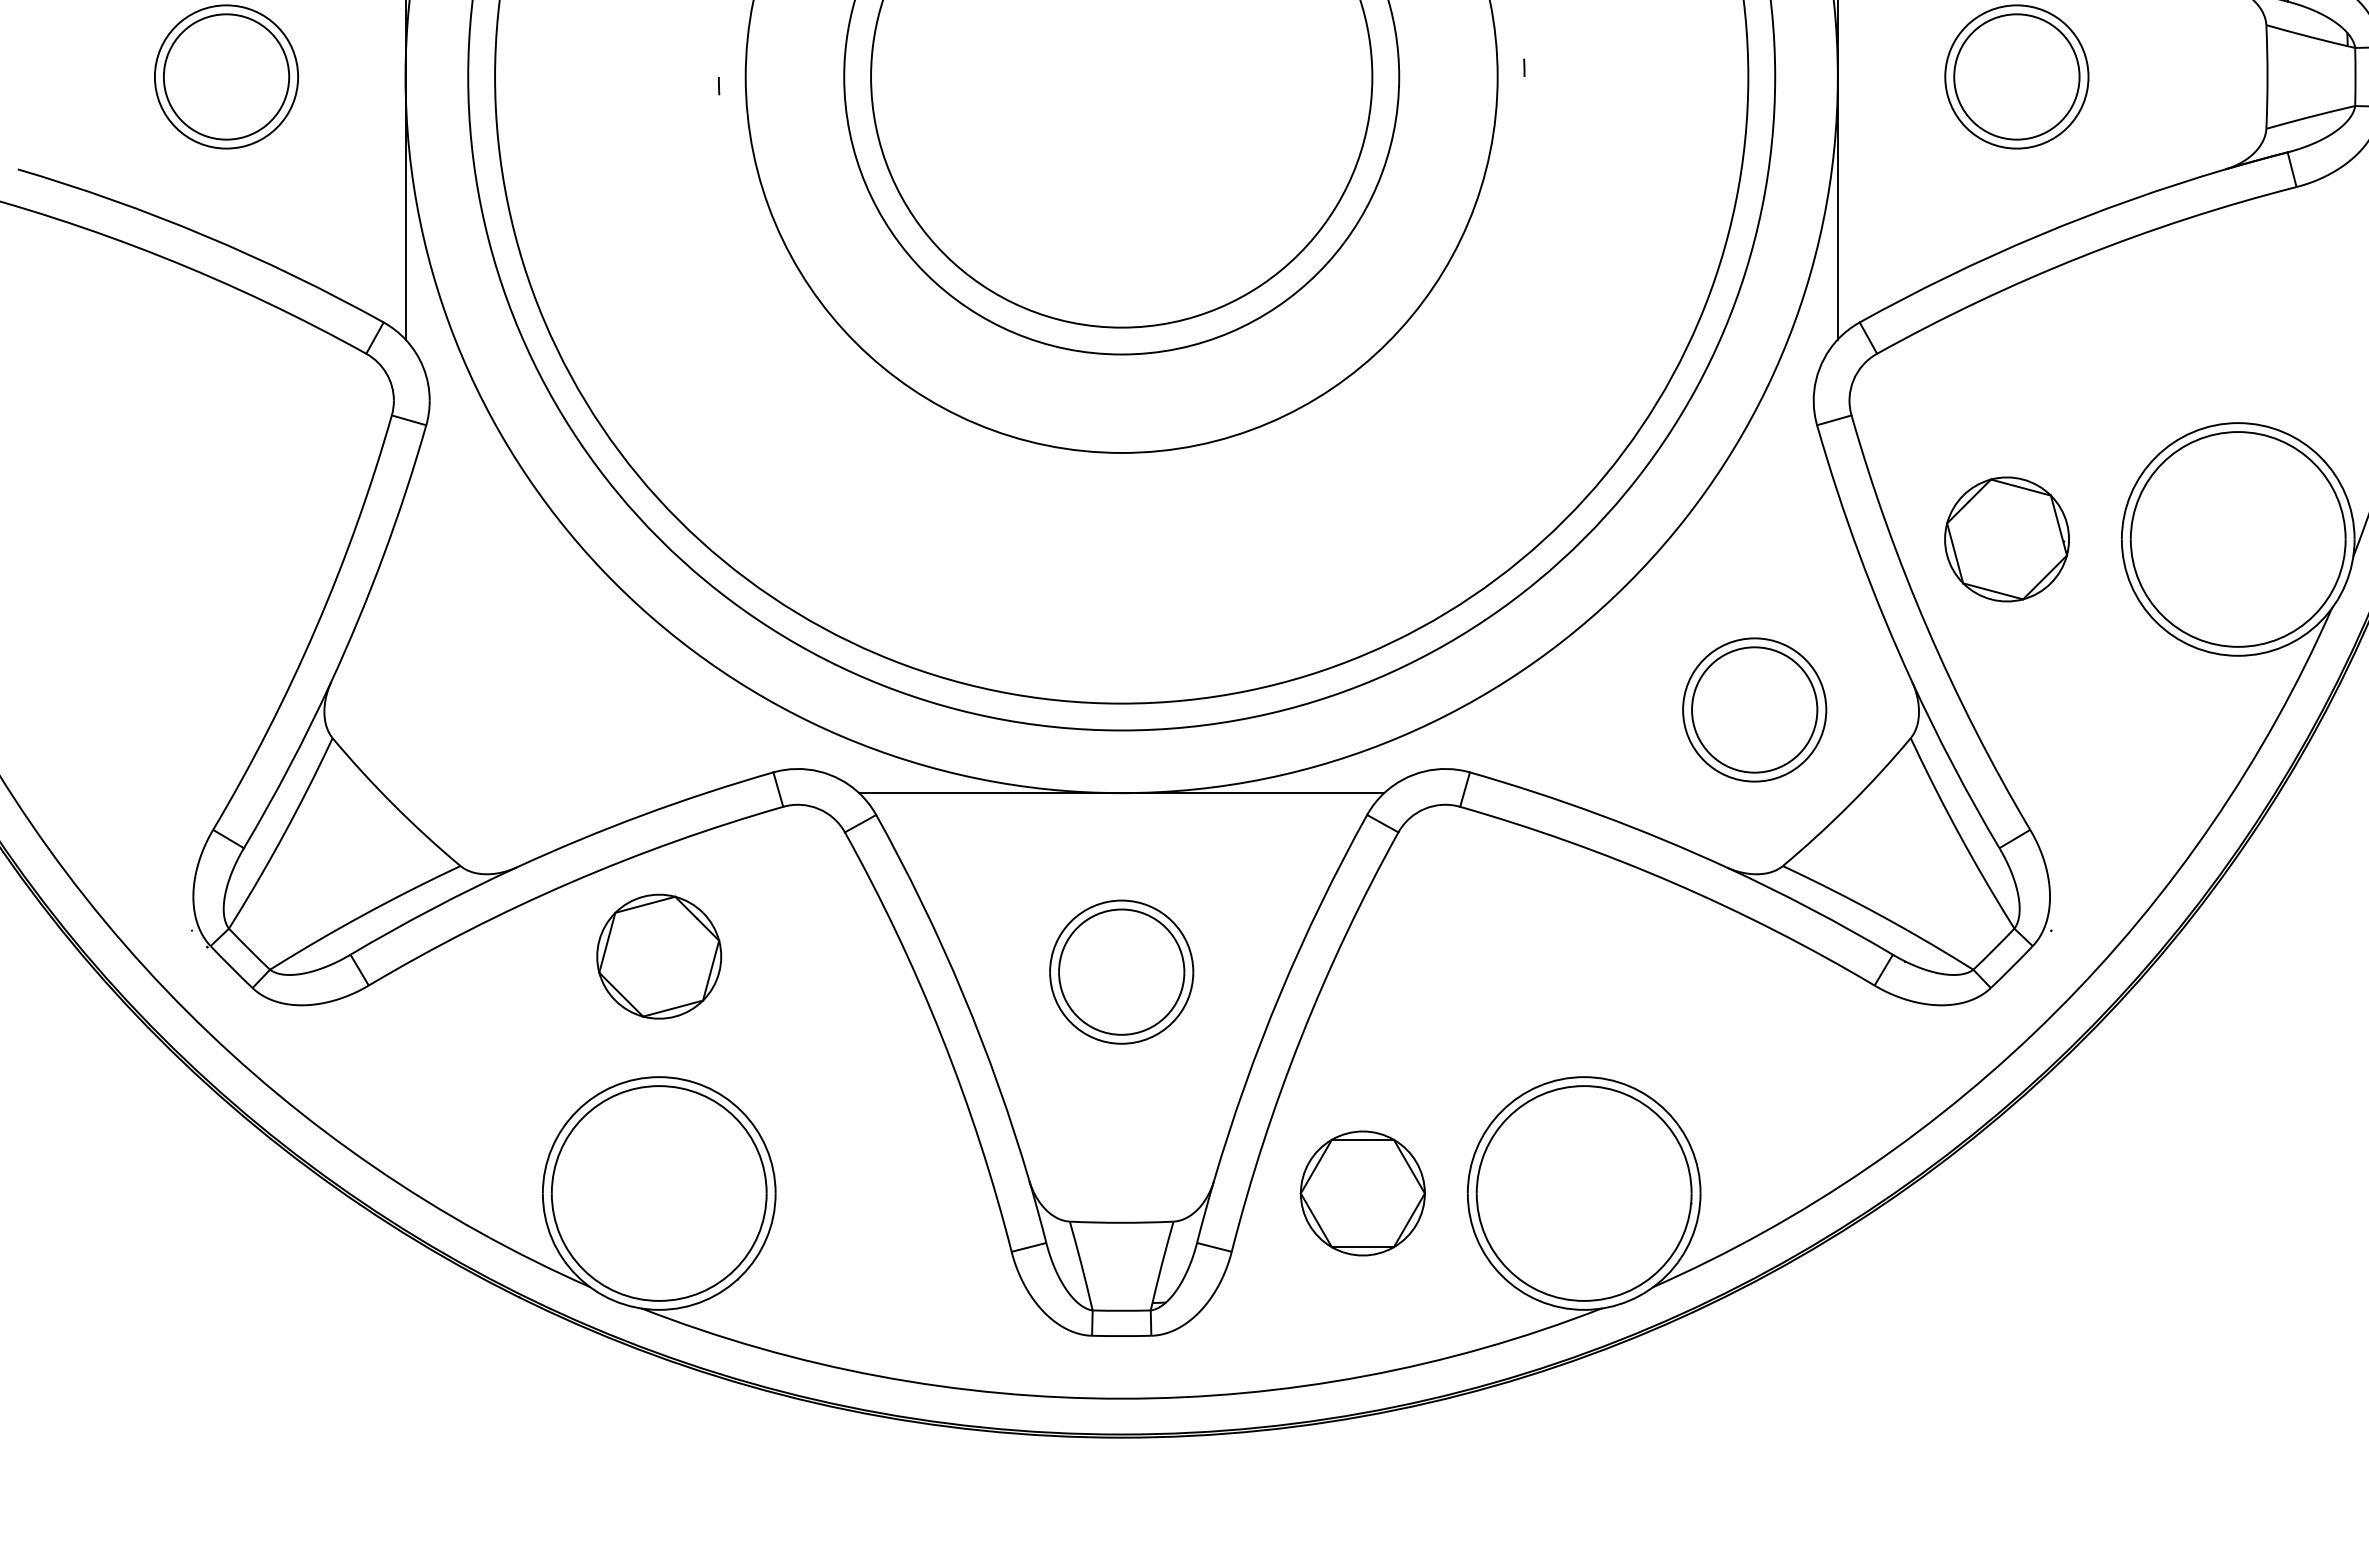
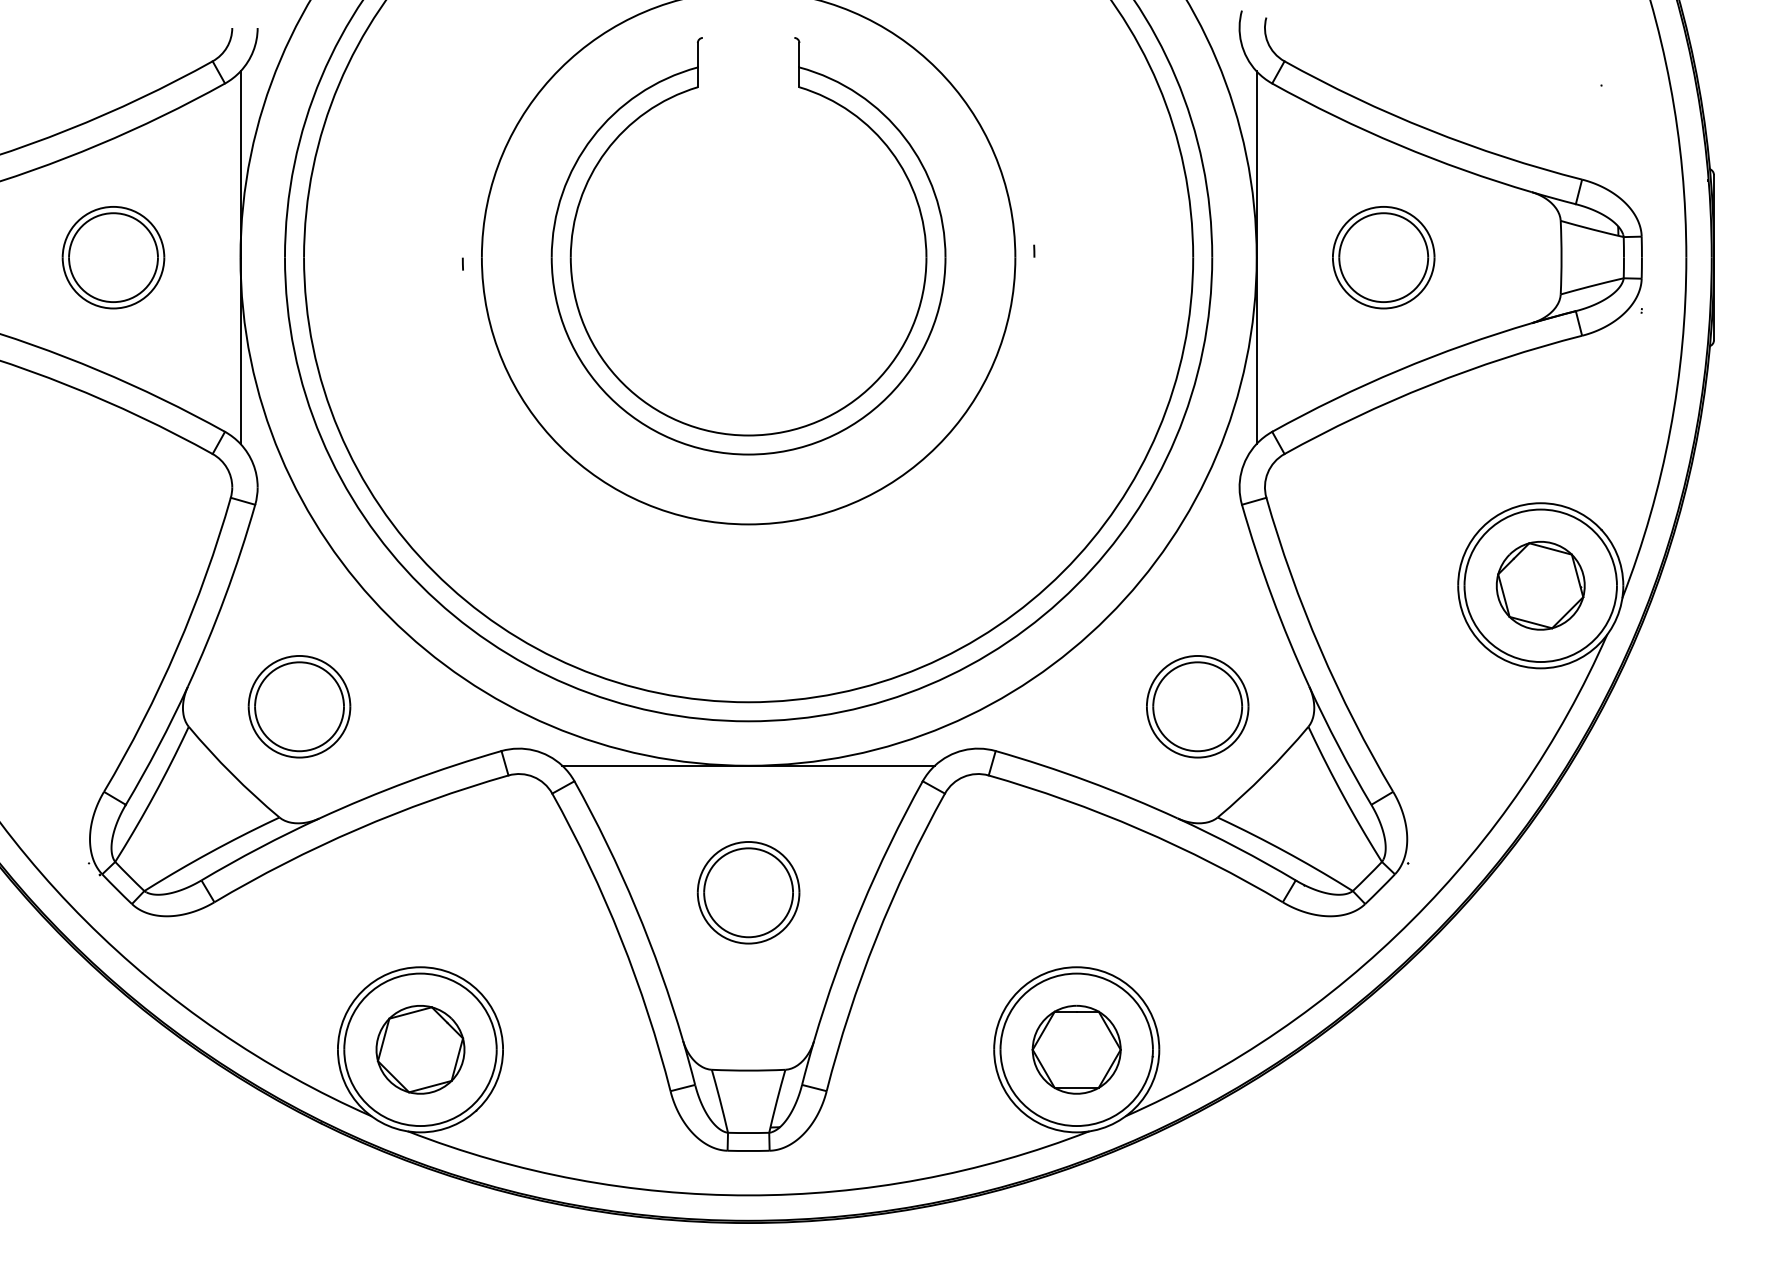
part: (2006, 539) -> (1540, 585), moved
part: (488, 709) -> (299, 706), added
part: (659, 956) -> (420, 1049), moved
part: (1362, 1193) -> (1076, 1049), moved

